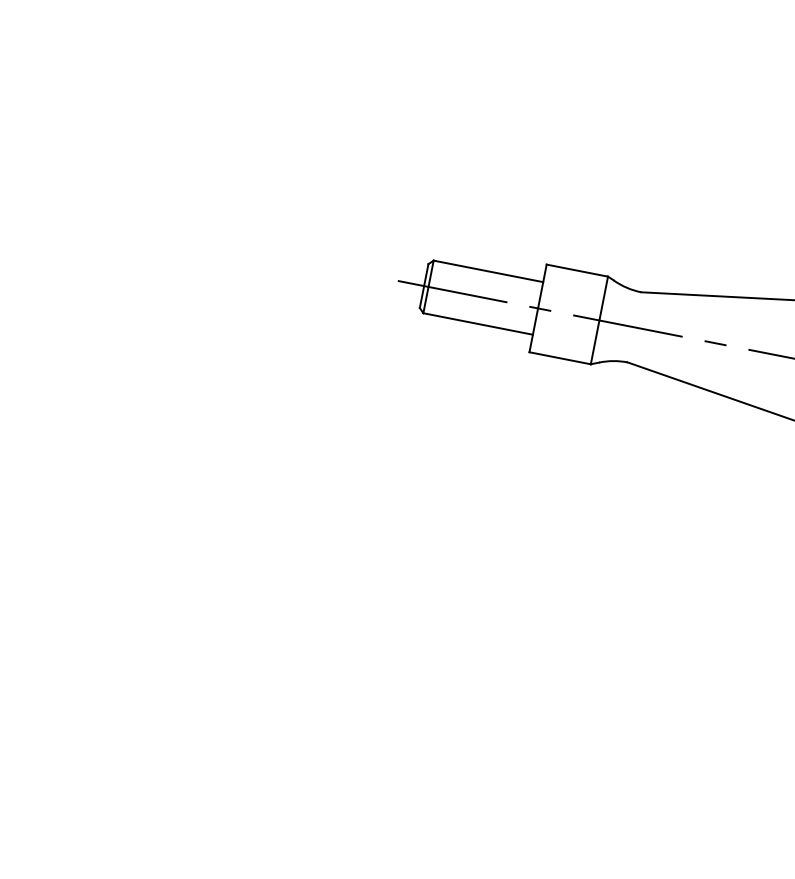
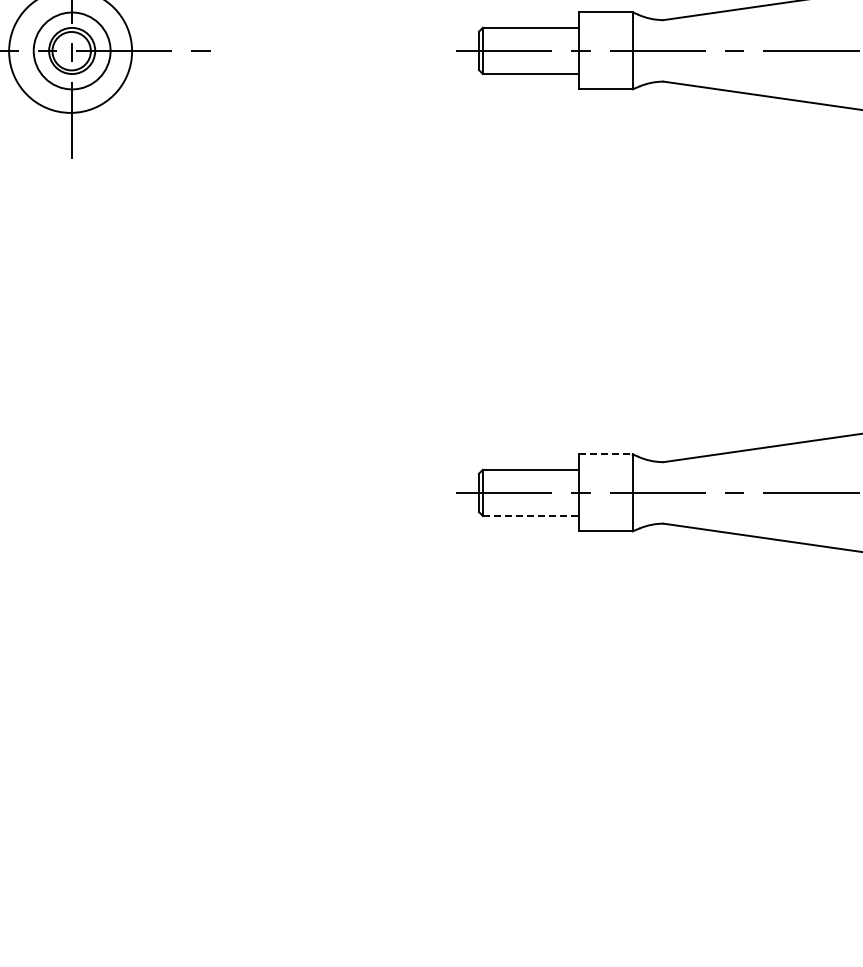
line: (576, 270) -> (605, 454), solid -> dashed
line: (478, 323) -> (531, 515), solid -> dashed

